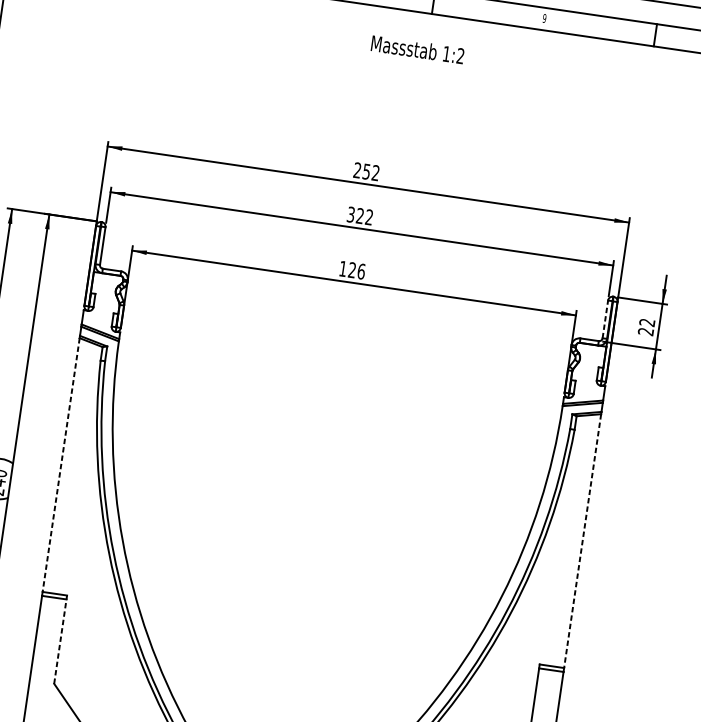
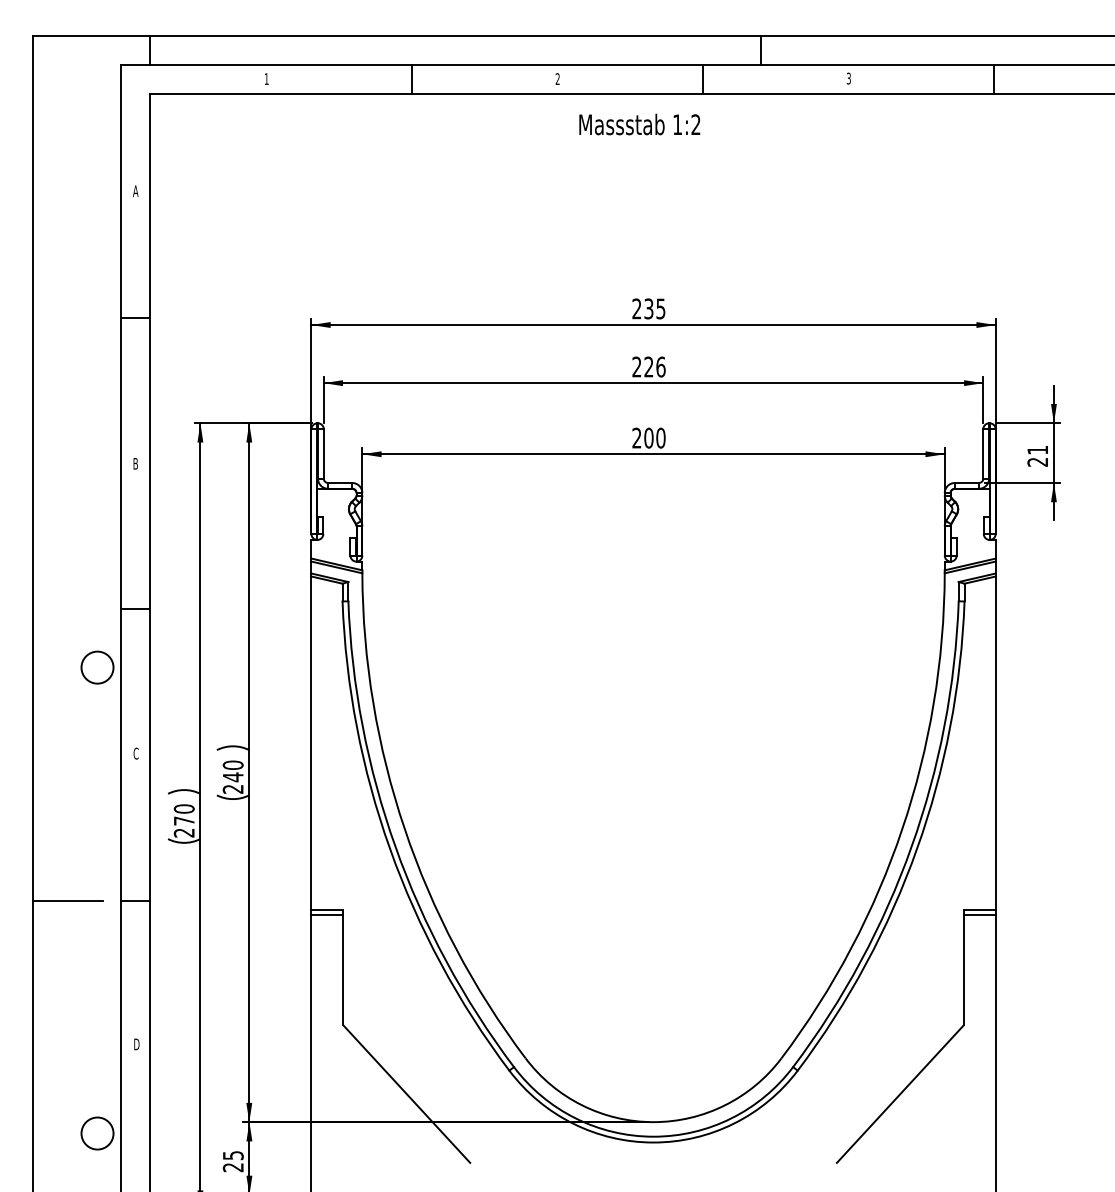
text: (544, 18) -> (848, 78), 9 -> 3
text: (417, 49) -> (639, 124), moved
text: (370, 172) -> (654, 308), 252 -> 235
text: (359, 215) -> (648, 366), 322 -> 226
text: (352, 269) -> (648, 437), 126 -> 200
line: (605, 319) -> (983, 453), dashed -> solid
text: (647, 322) -> (1037, 450), 22 -> 21
line: (61, 465) -> (311, 743), dashed -> solid
line: (582, 541) -> (995, 743), dashed -> solid
line: (60, 639) -> (343, 967), dashed -> solid

